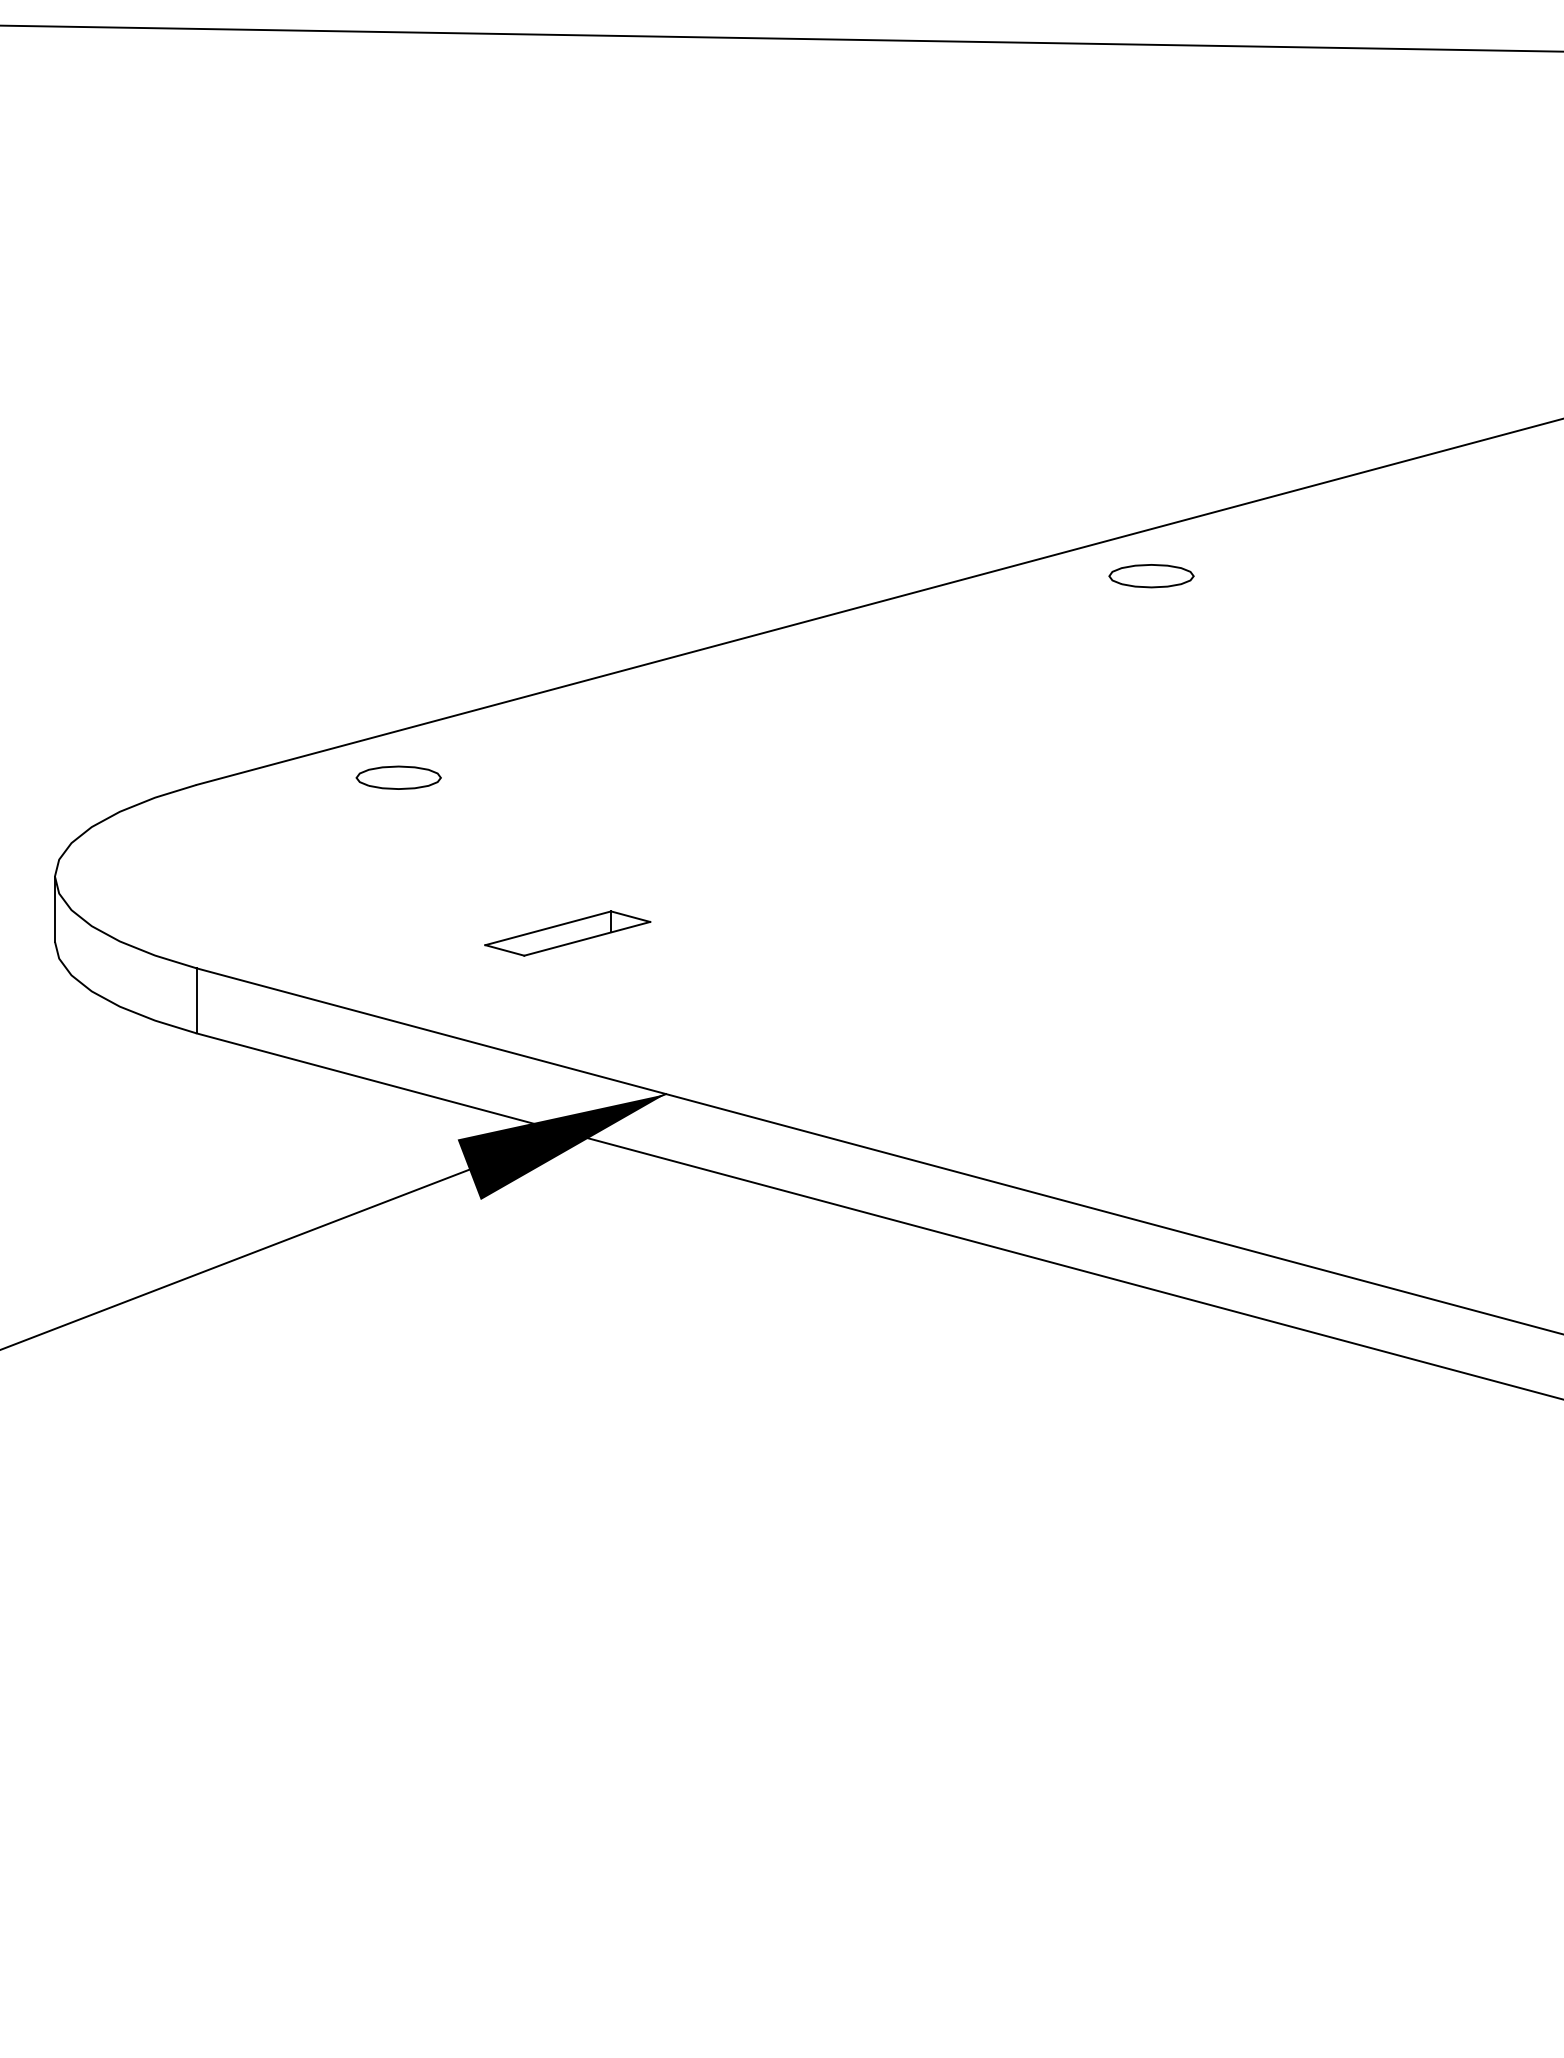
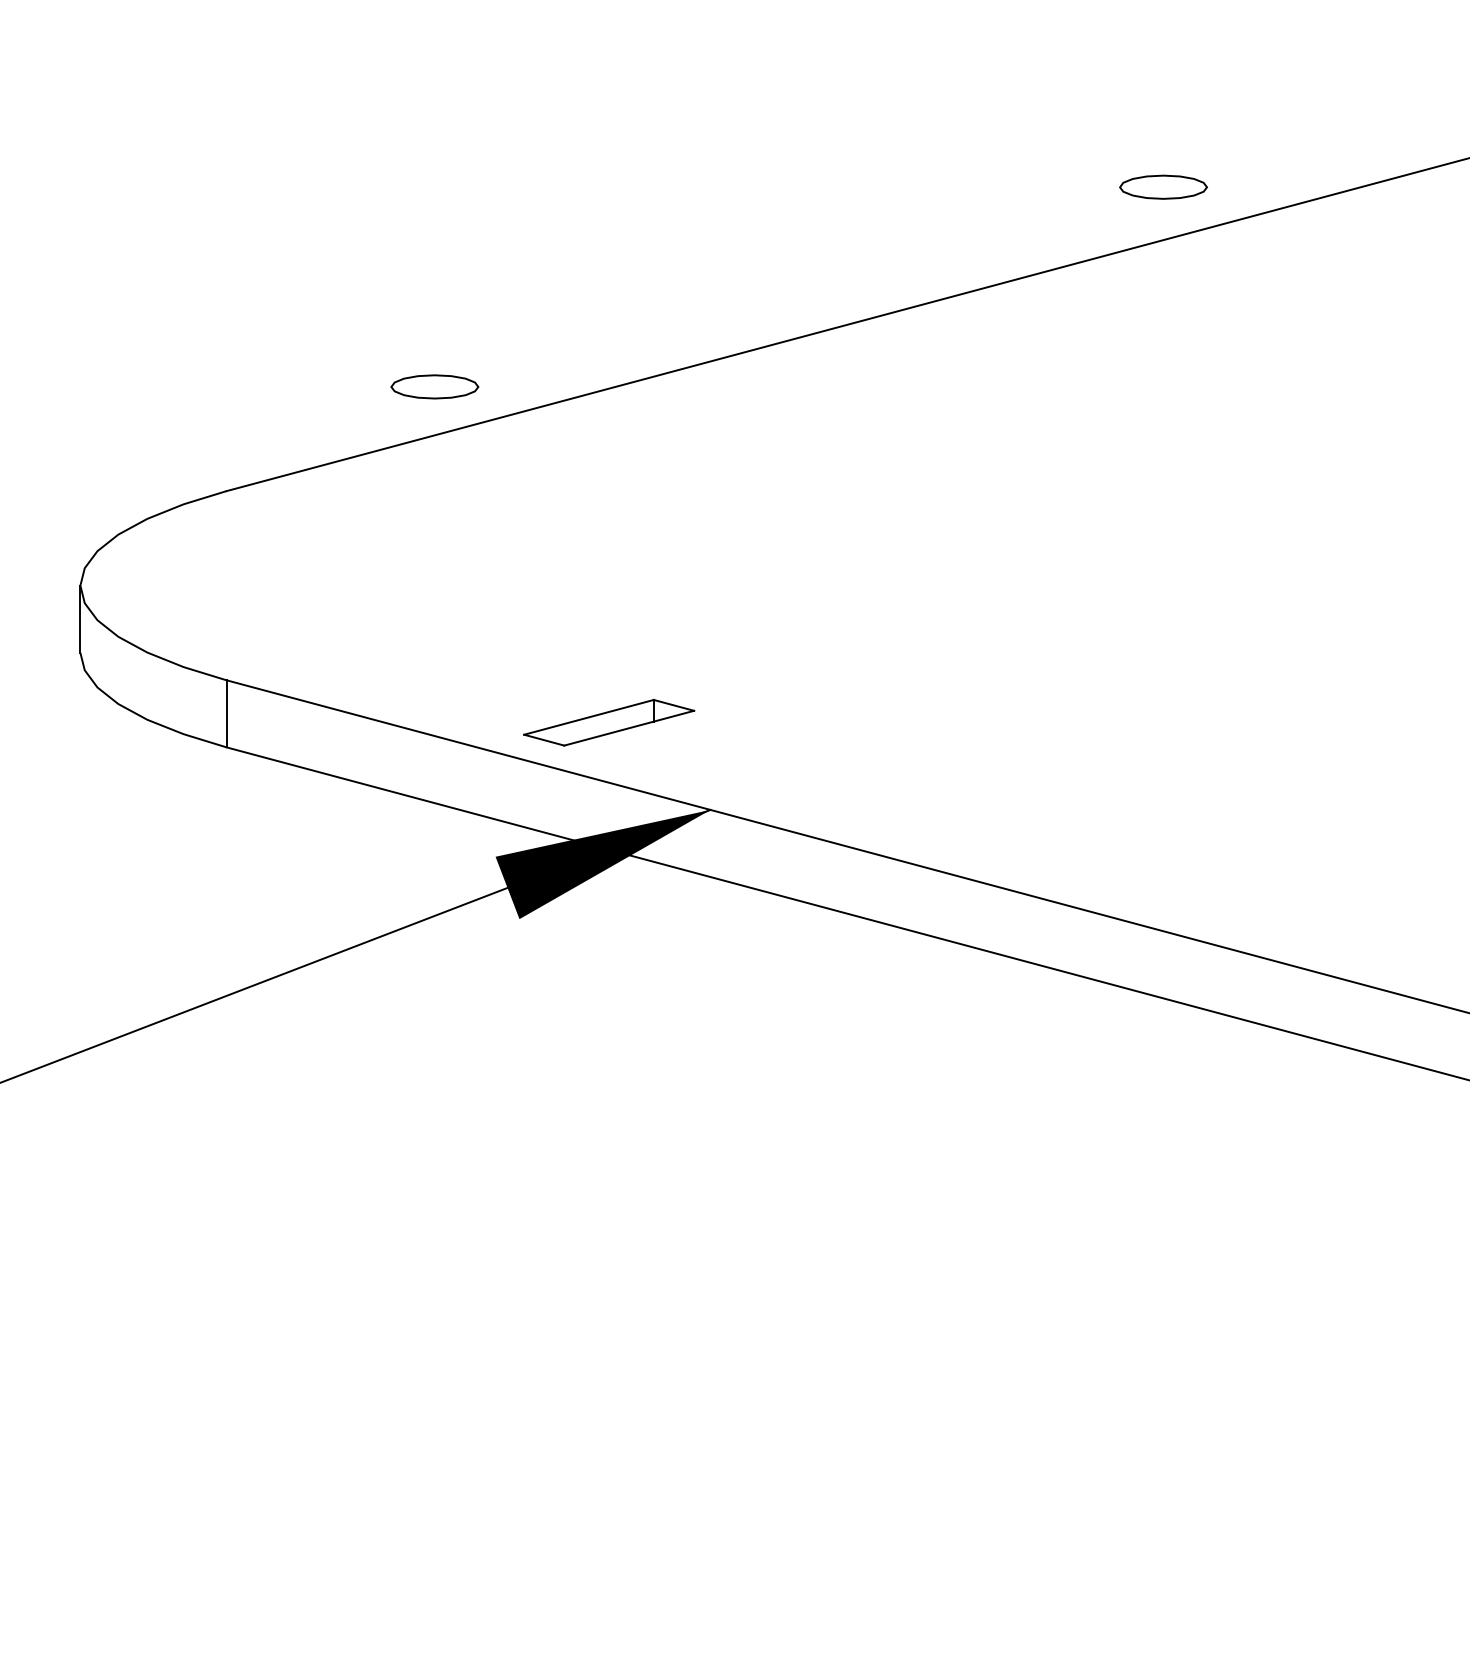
part: (1151, 576) -> (1163, 187), moved
part: (398, 777) -> (434, 386), moved
part: (567, 933) -> (608, 722), moved

